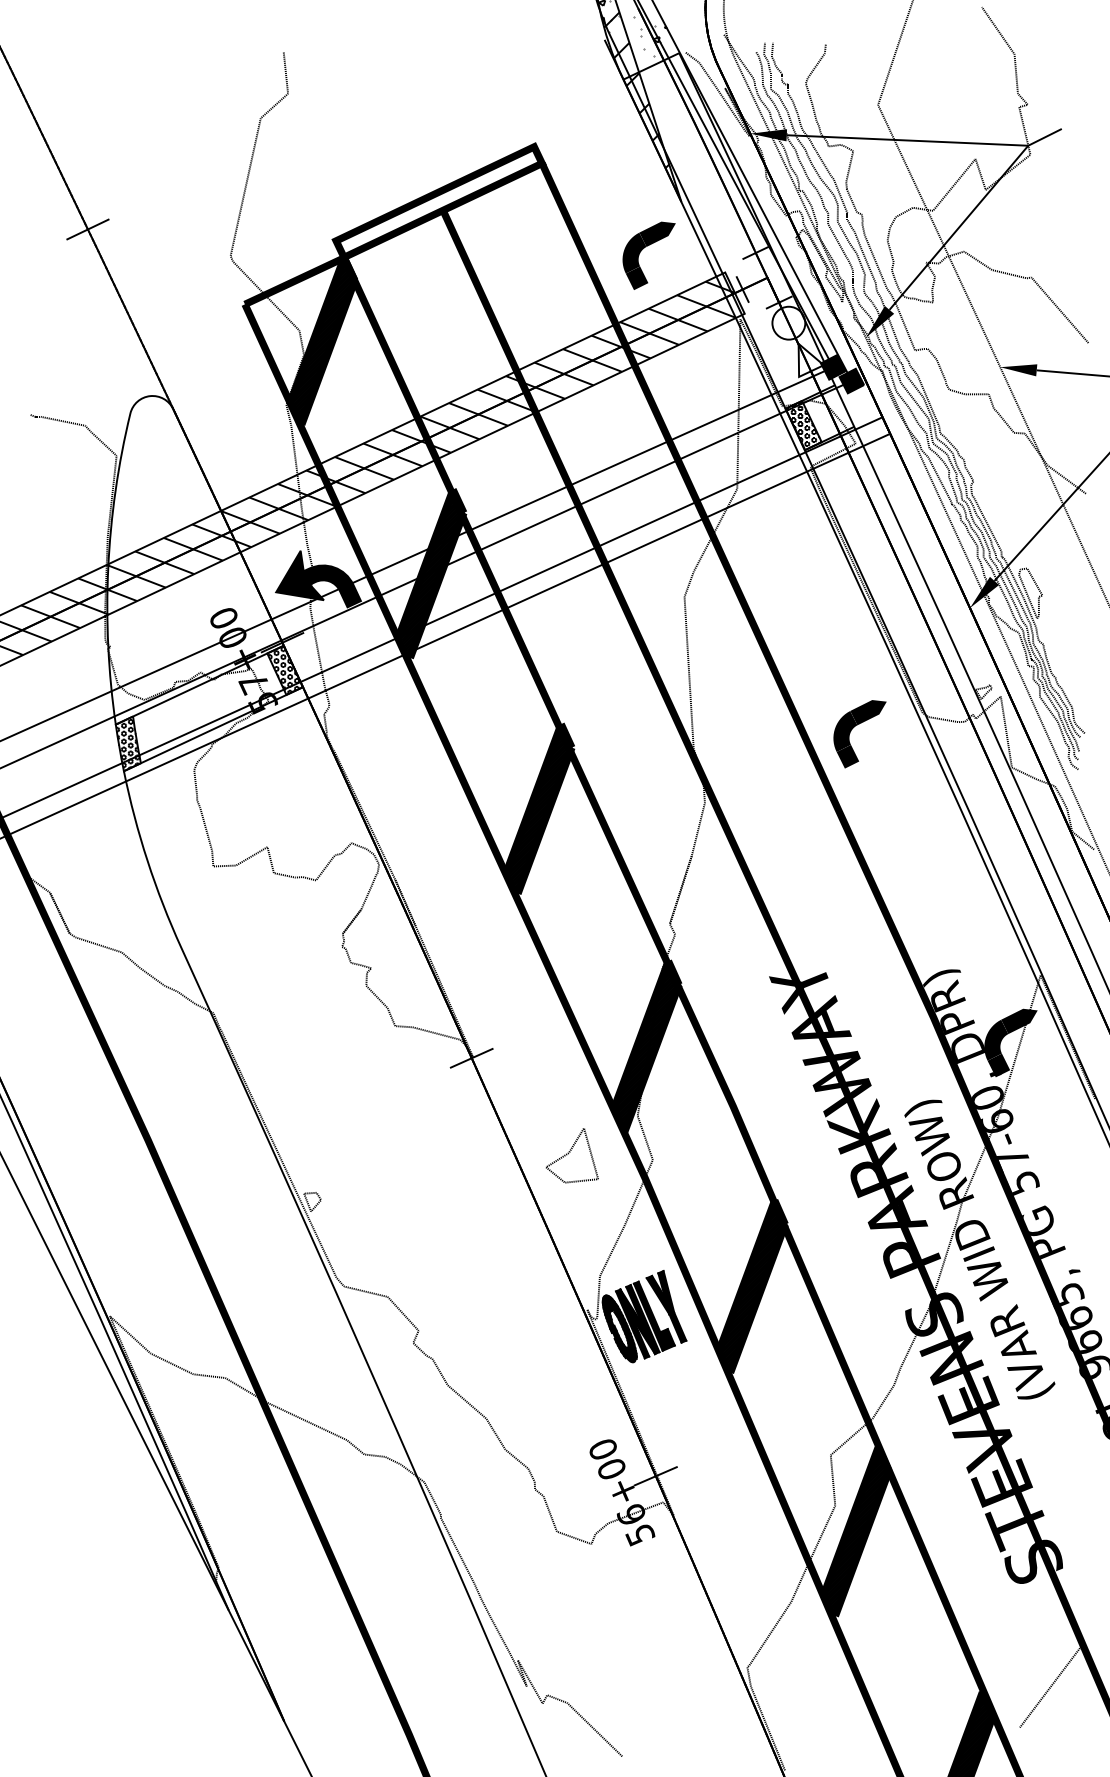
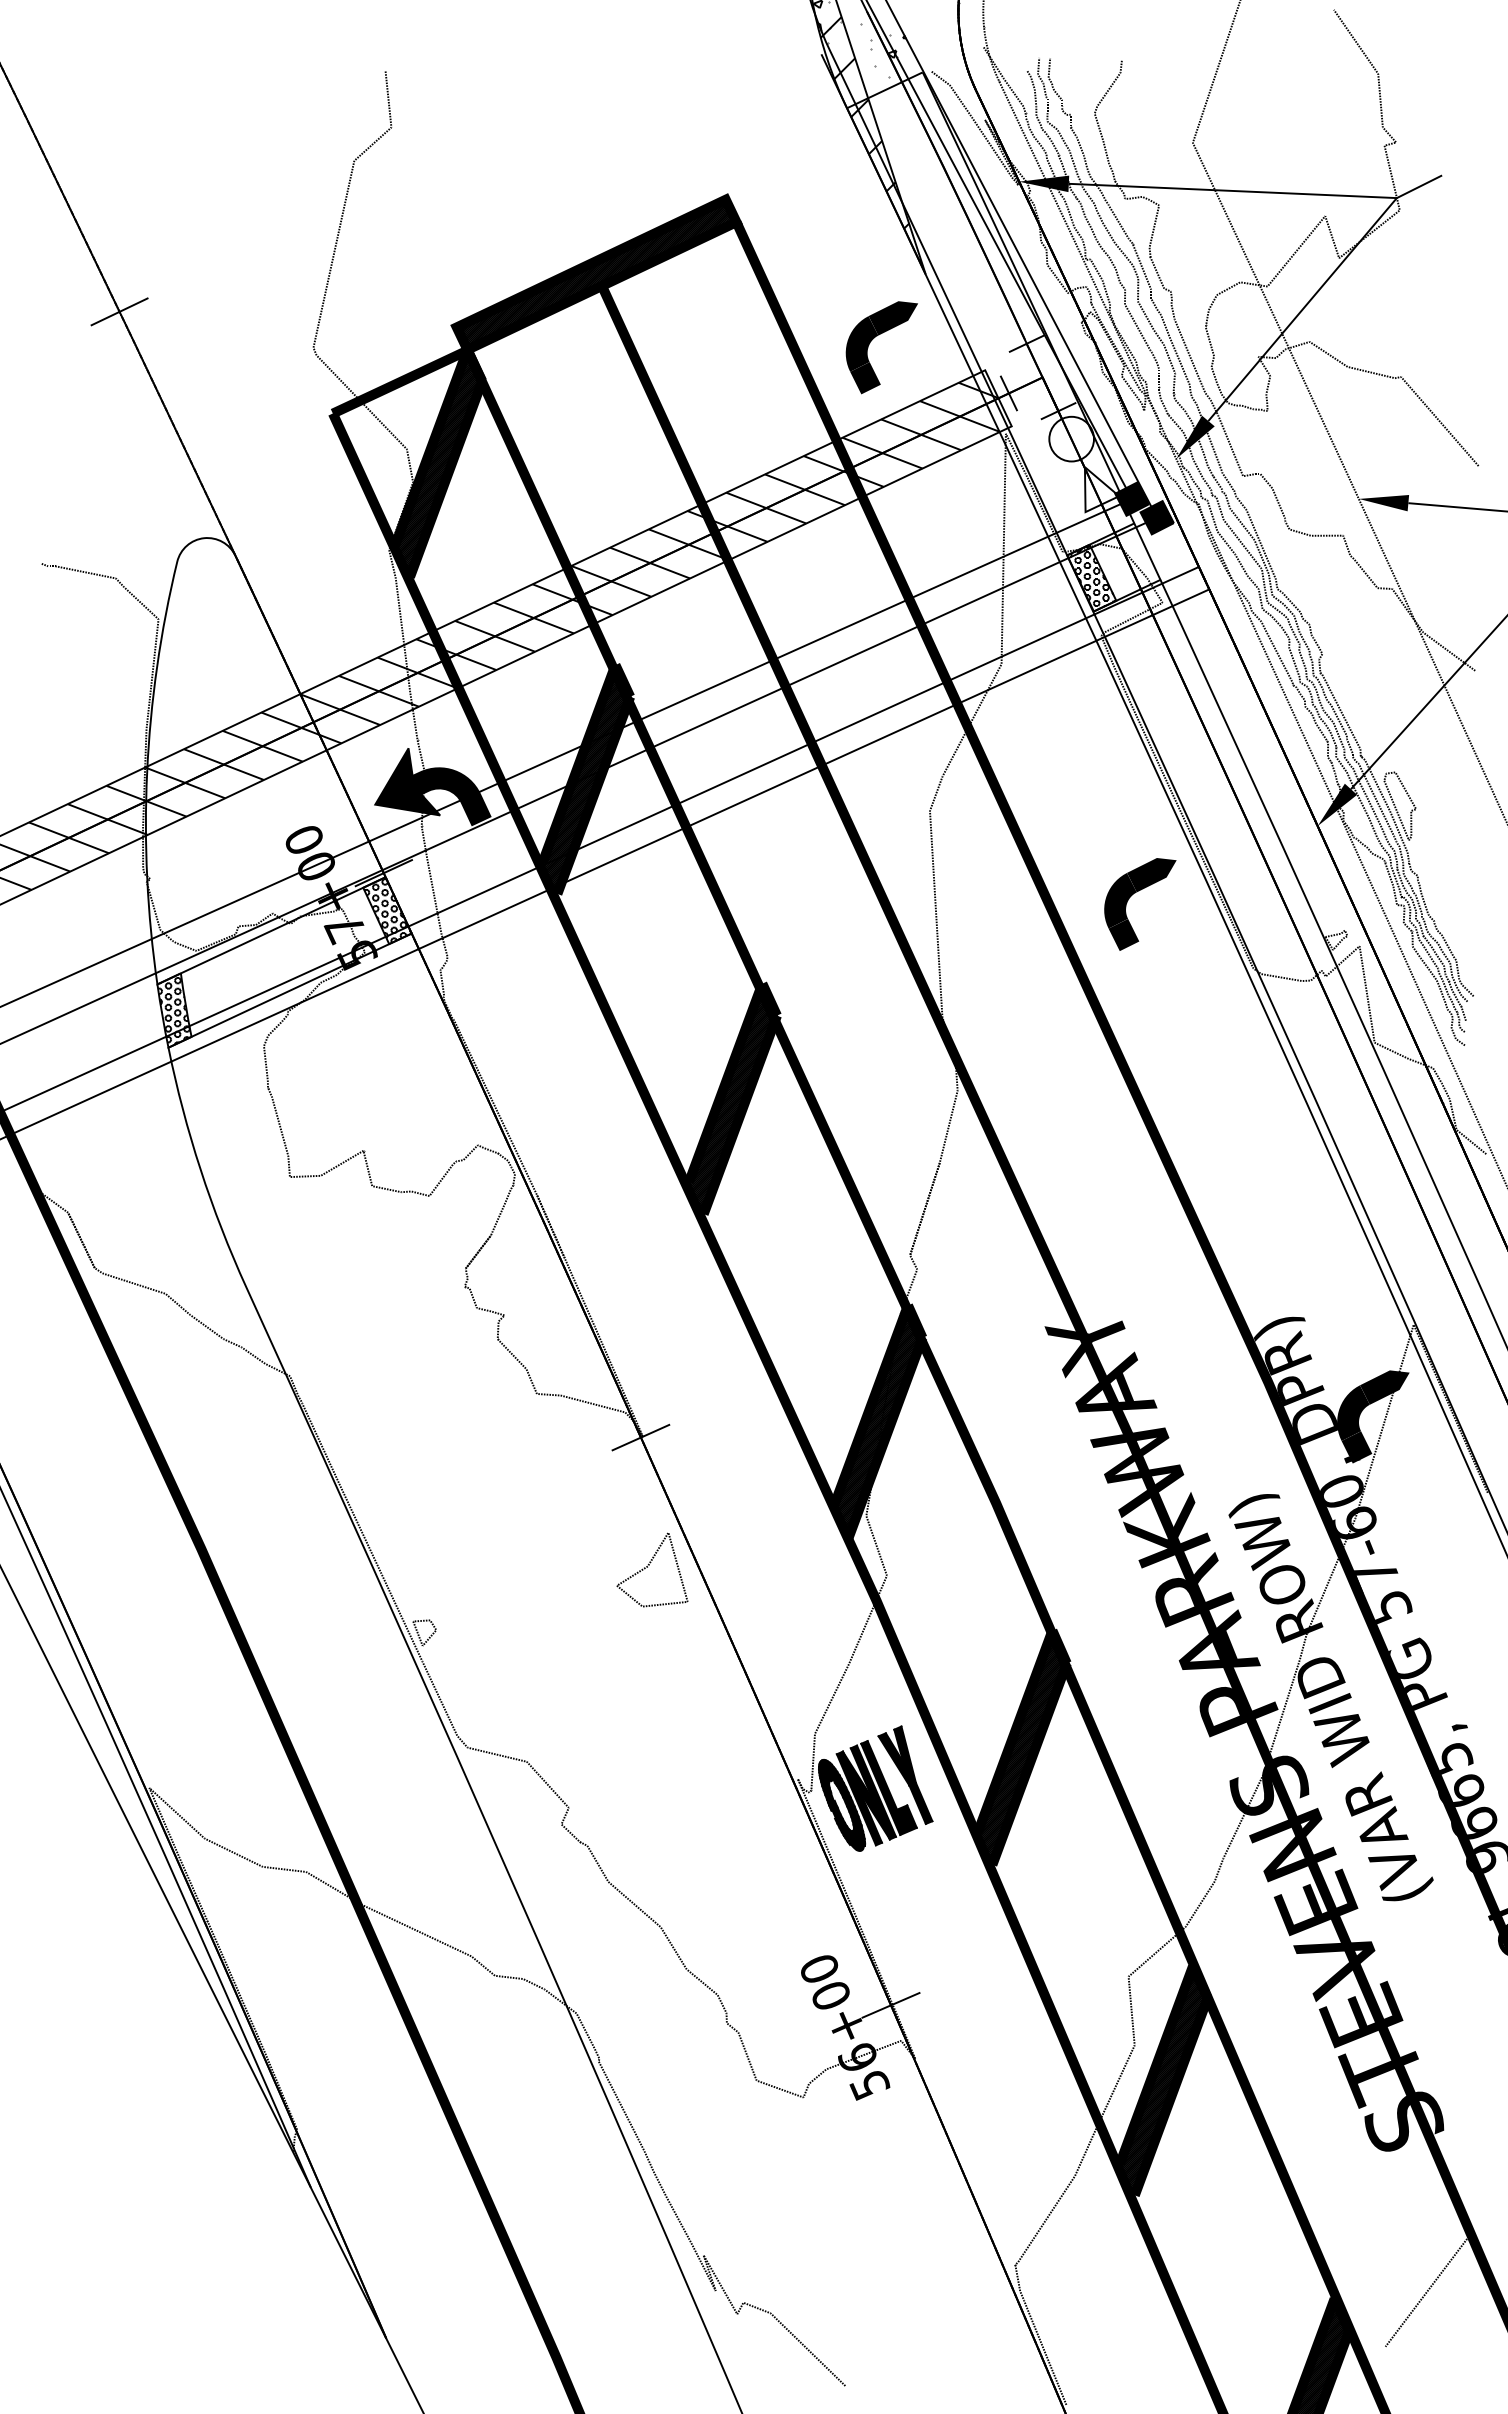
hatch: (439, 201) -> (596, 274), added
part: (854, 727) -> (1132, 895), moved
part: (572, 1155) -> (652, 1569), moved

